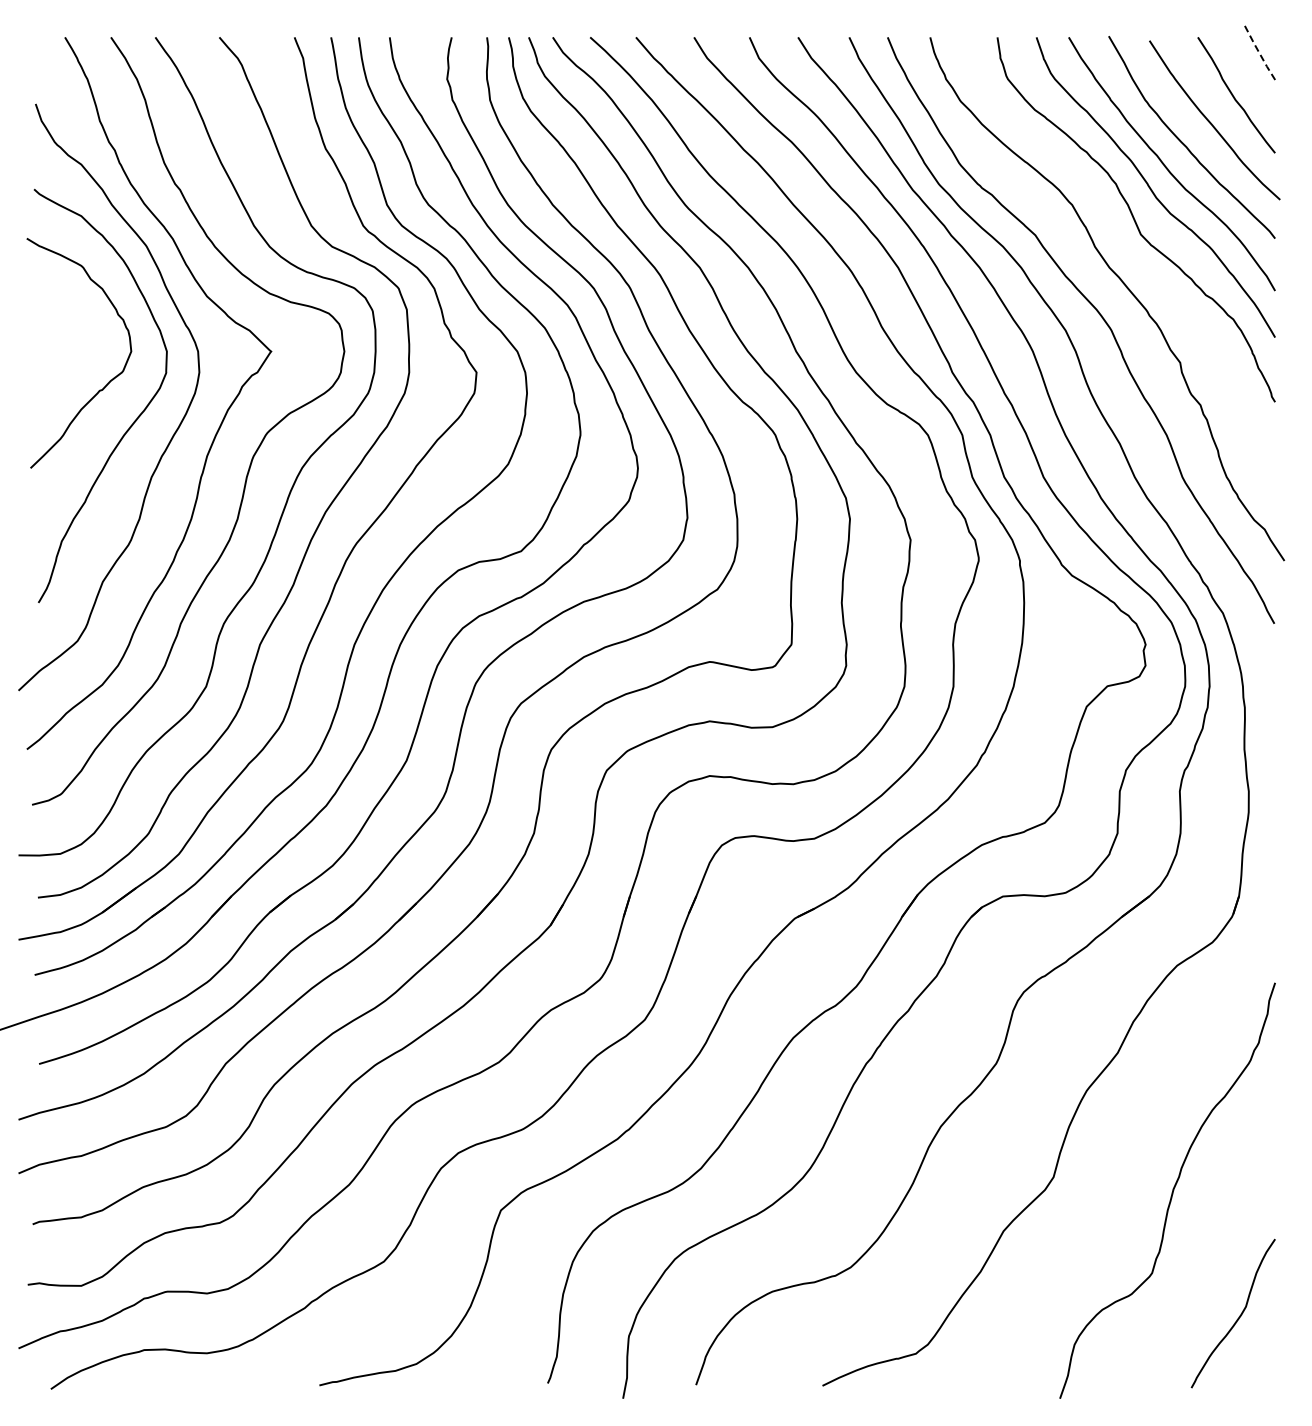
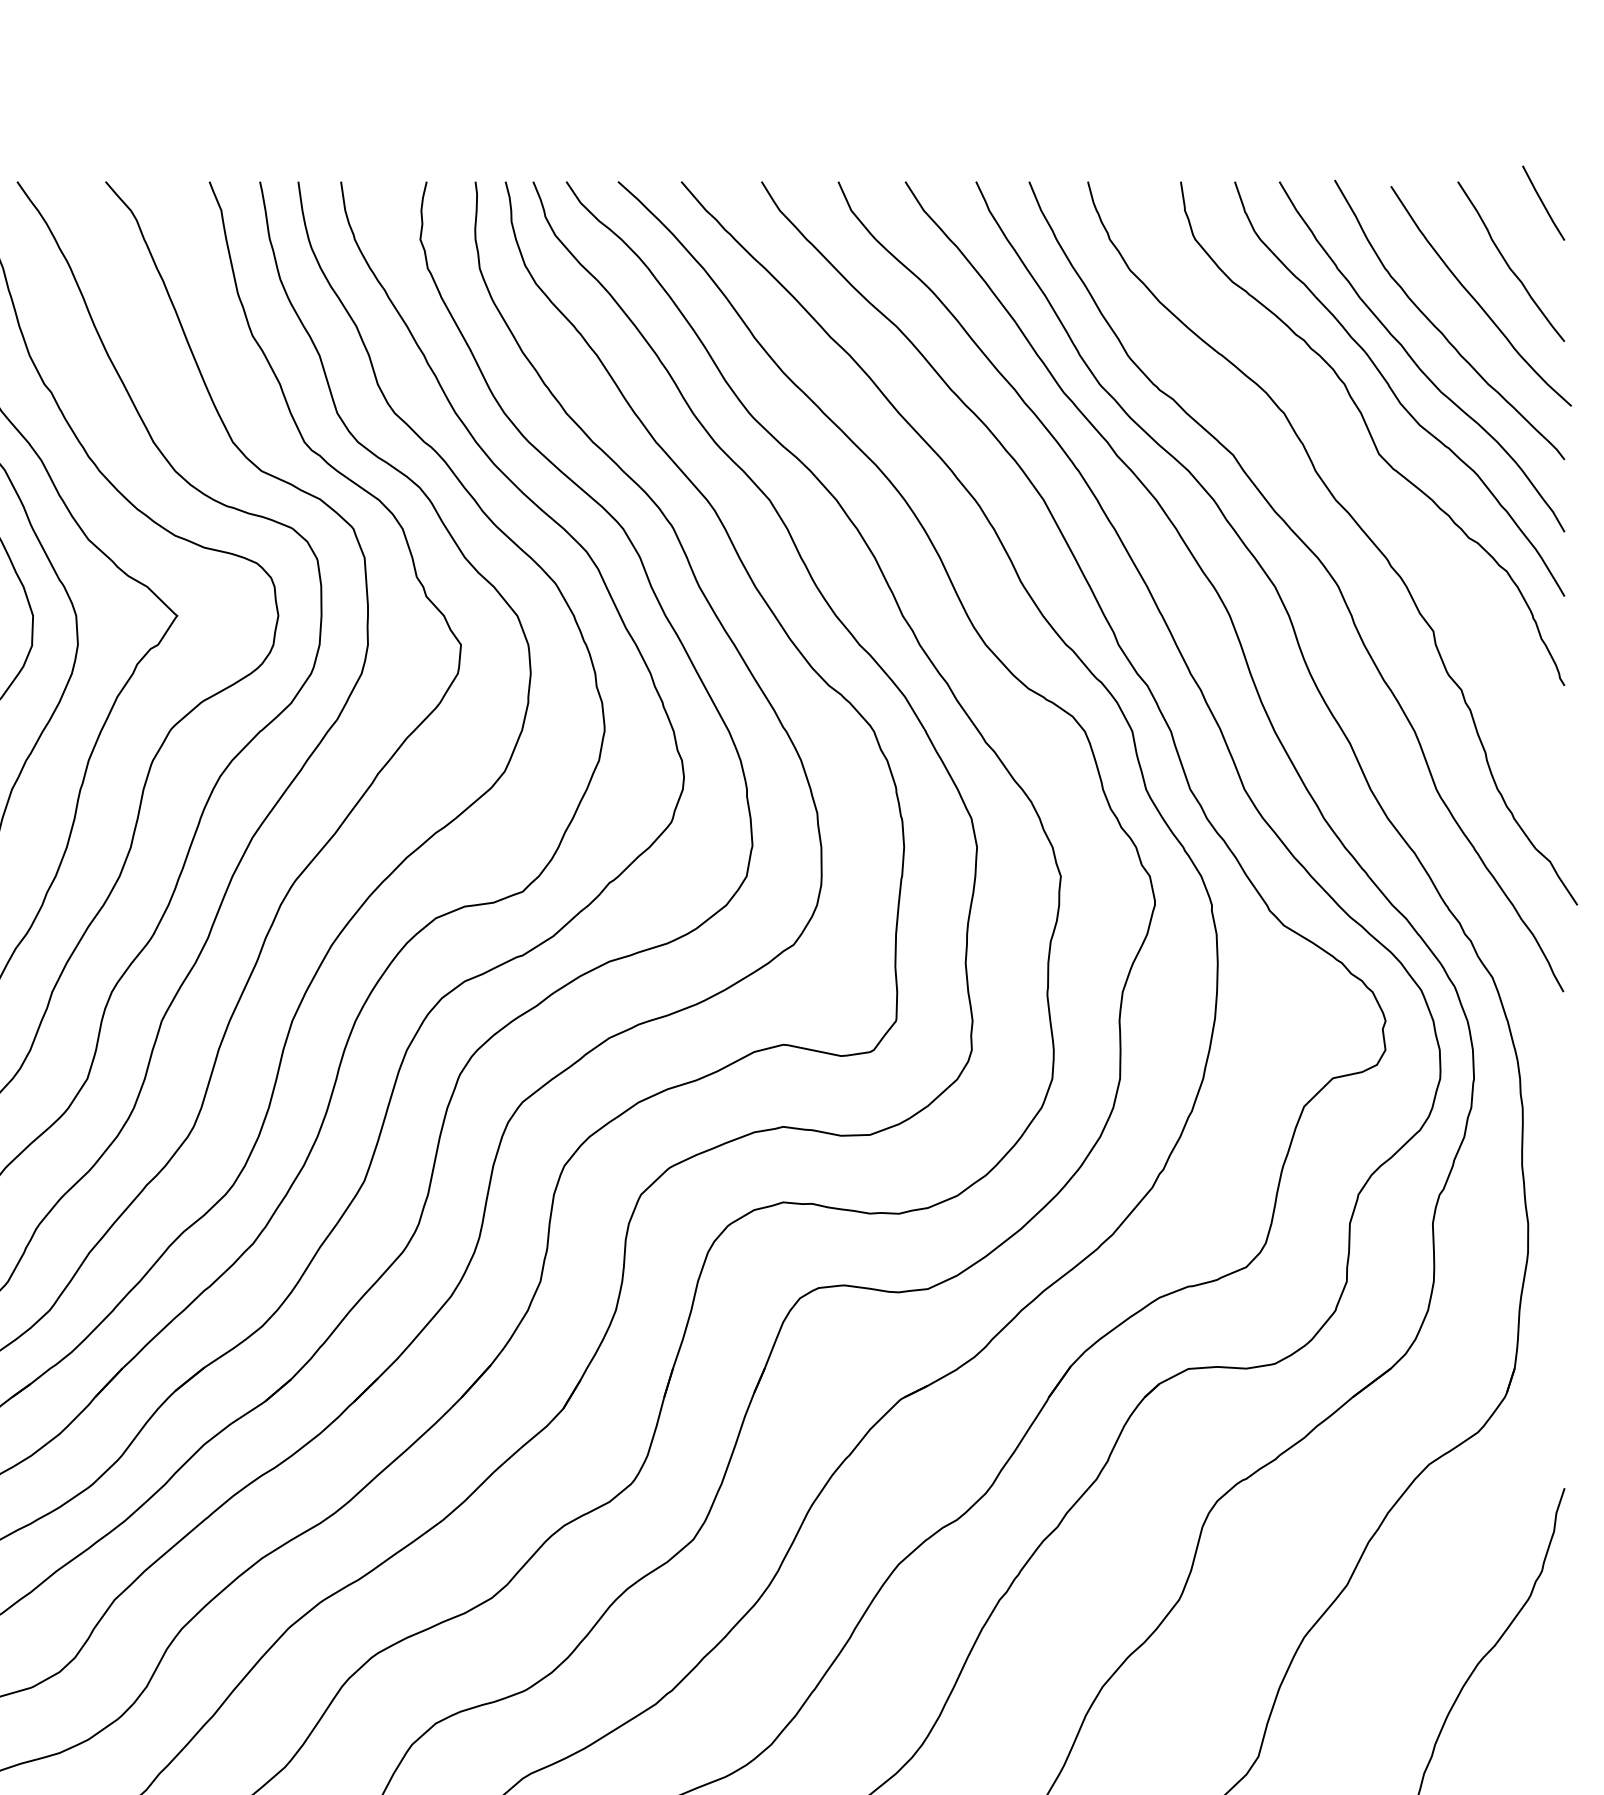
line: (1259, 53) -> (1542, 203), dashed -> solid

